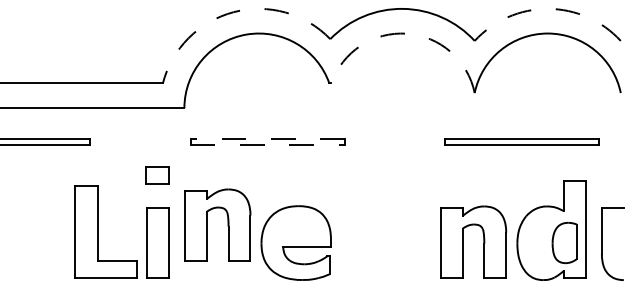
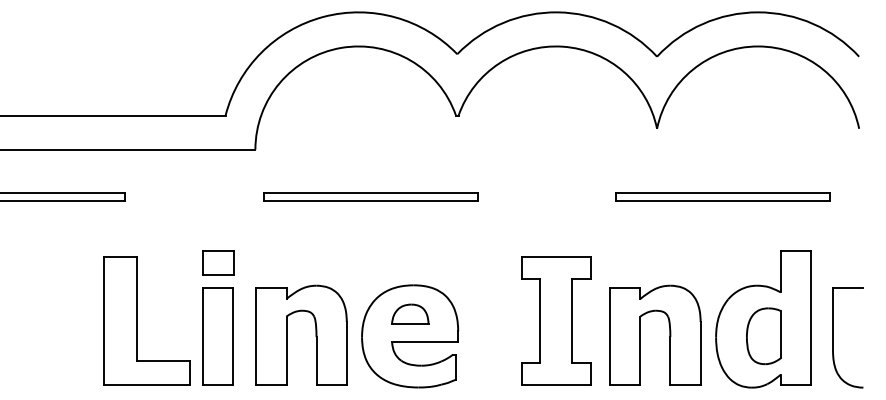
arc: (547, 8) -> (757, 11), dashed -> solid
arc: (233, 12) -> (323, 17), dashed -> solid
arc: (406, 33) -> (562, 46), dashed -> solid
line: (267, 139) -> (370, 193), dashed -> solid
line: (268, 145) -> (371, 201), dashed -> solid
part: (157, 175) -> (218, 262), moved
part: (207, 224) -> (287, 334), moved
part: (296, 226) -> (410, 313), added
part: (401, 231) -> (555, 320), added
part: (564, 242) -> (763, 335), moved

